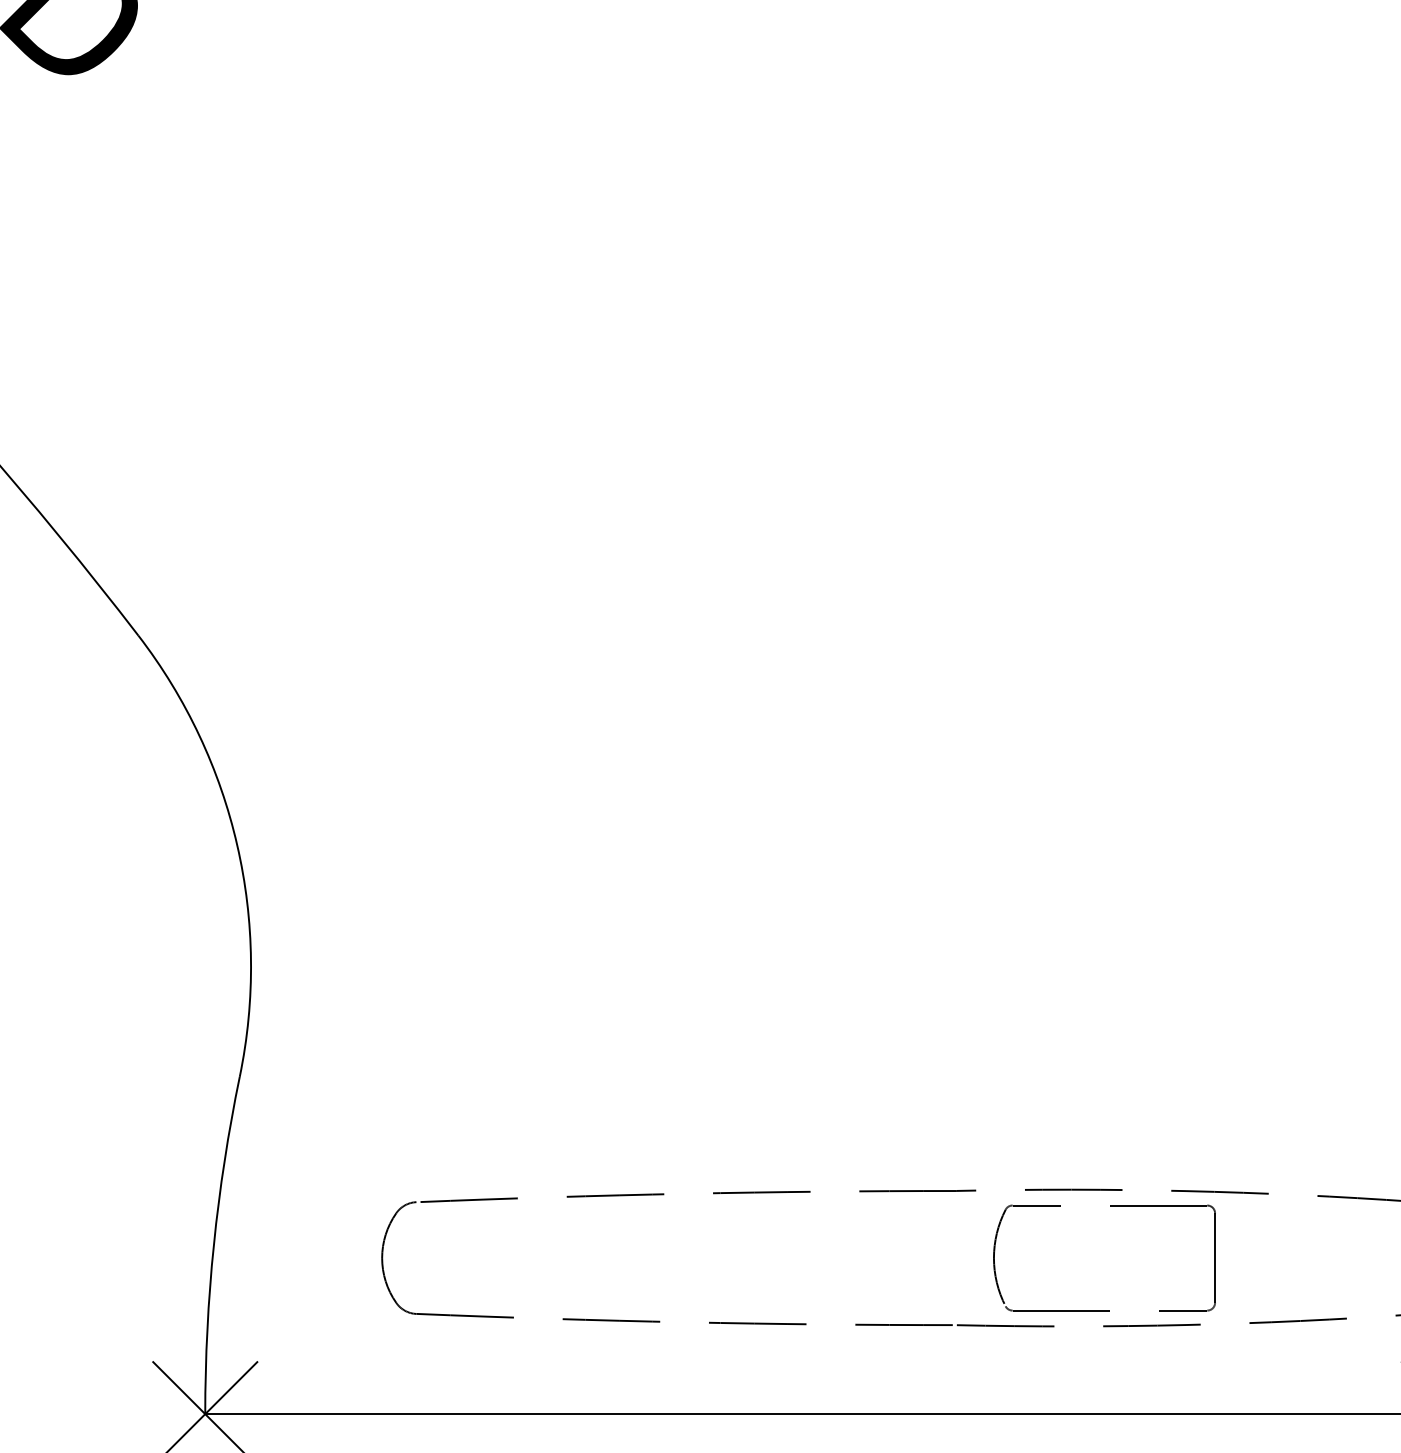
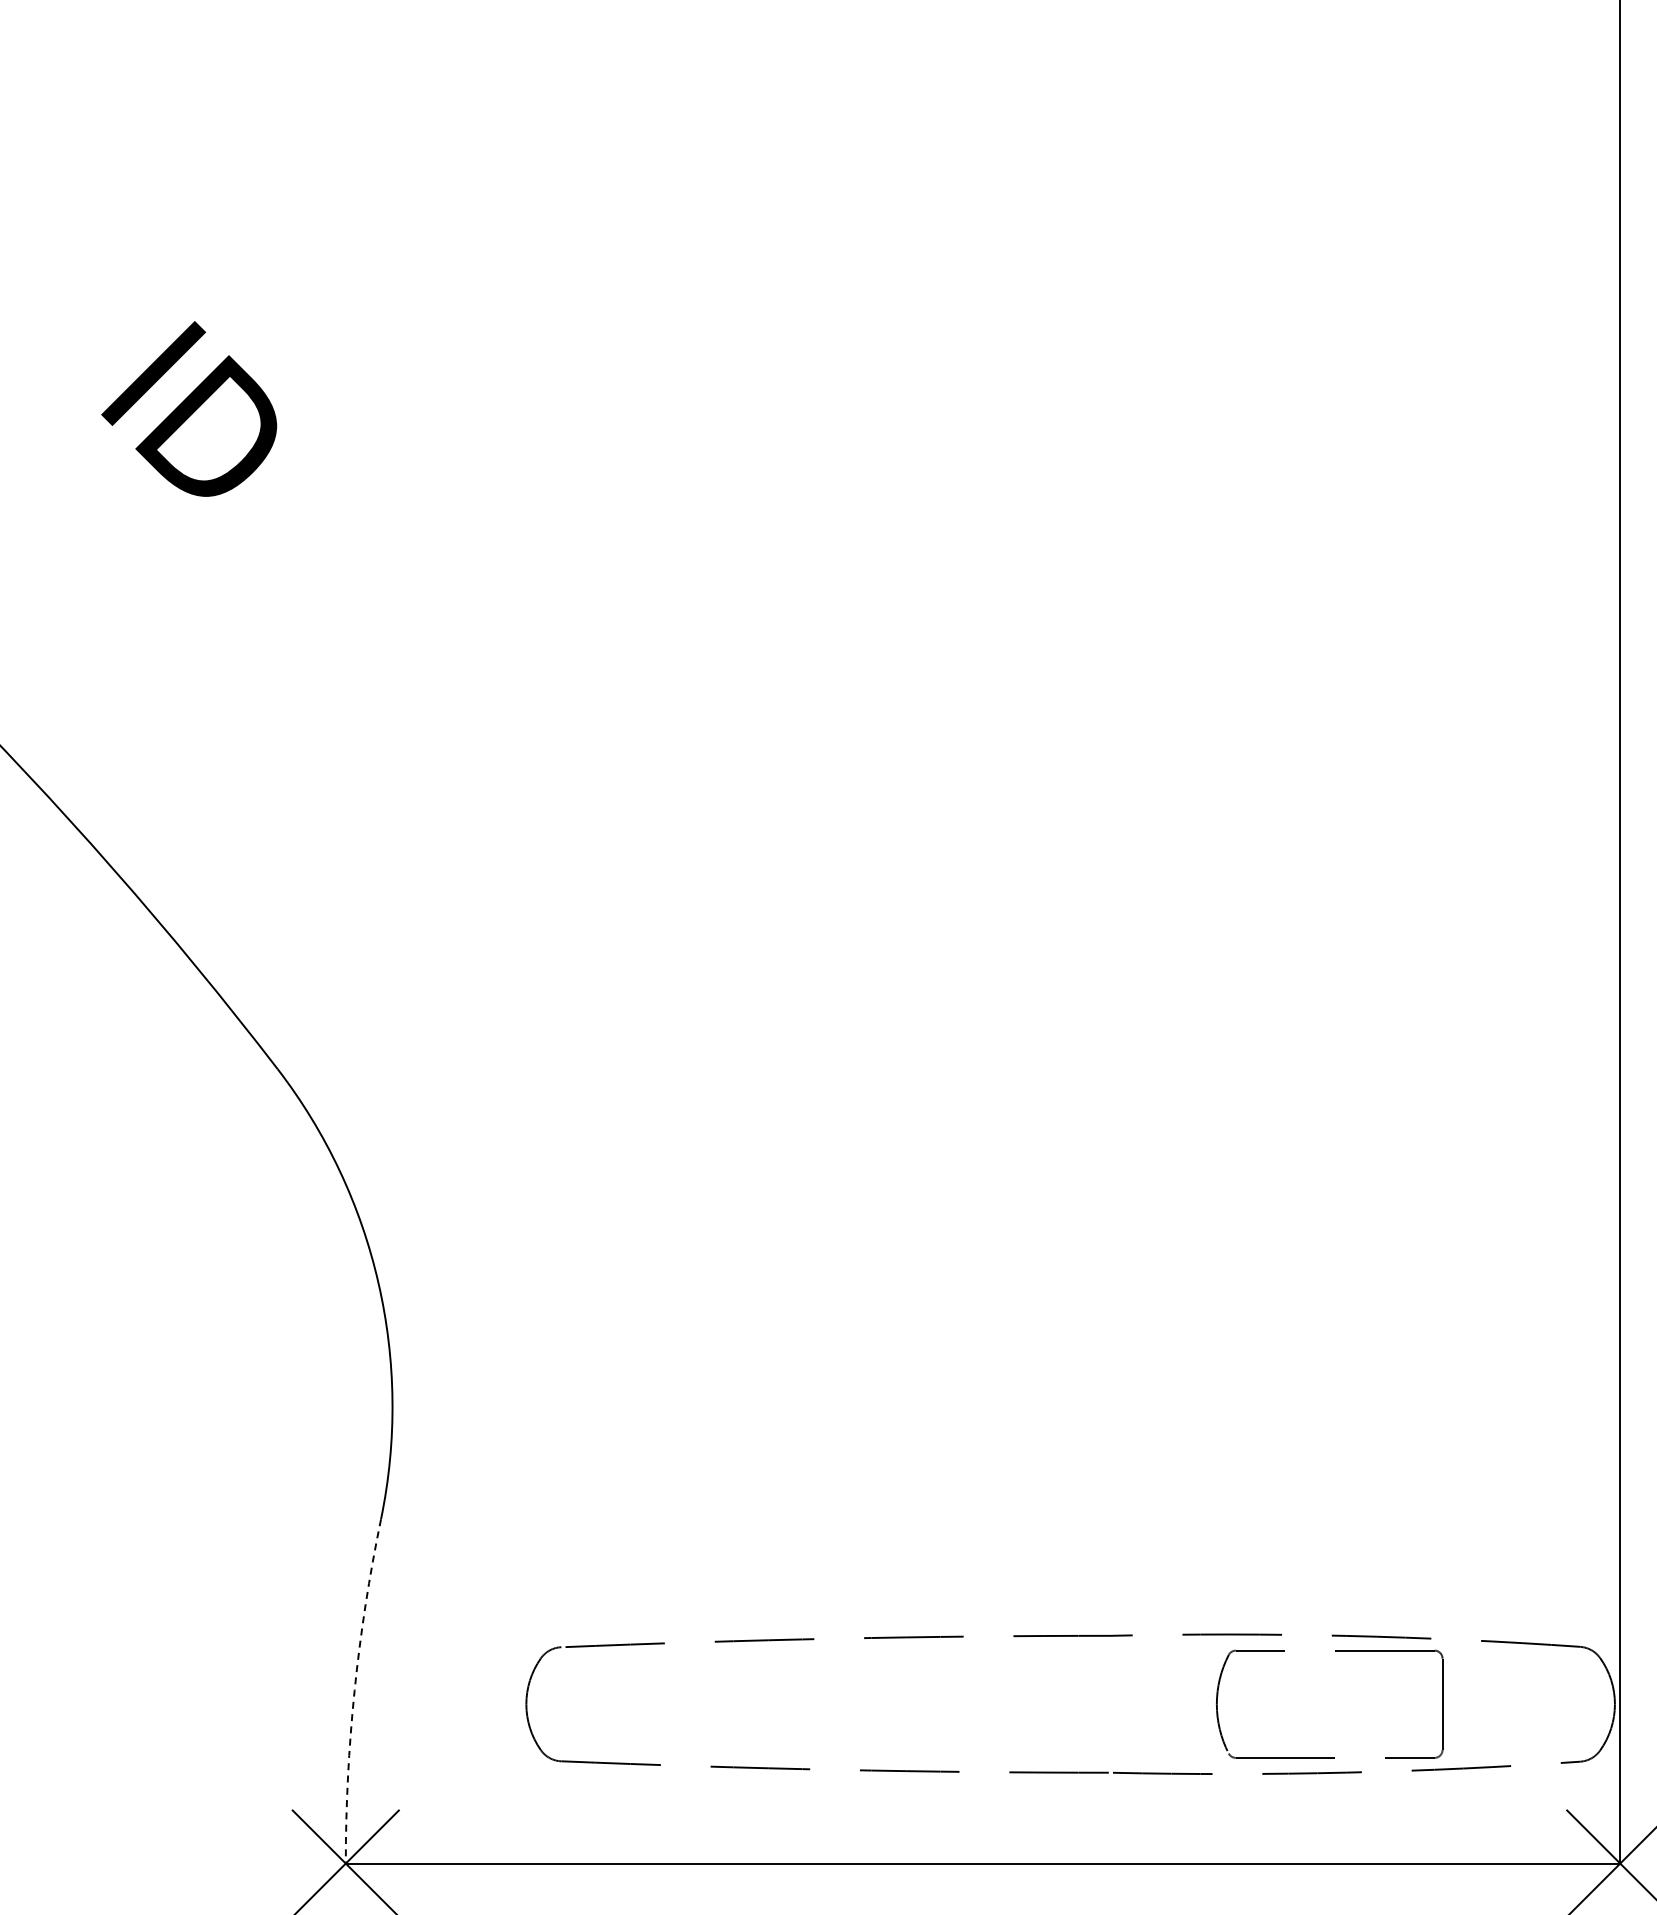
part: (1110, 1206) -> (1335, 1651), moved
arc: (213, 1244) -> (354, 1690), solid -> dashed

